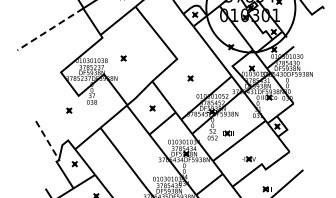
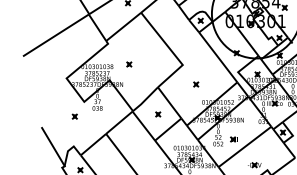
line: (50, 29) -> (56, 35), dashed -> solid
line: (47, 140) -> (53, 146), dashed -> solid

